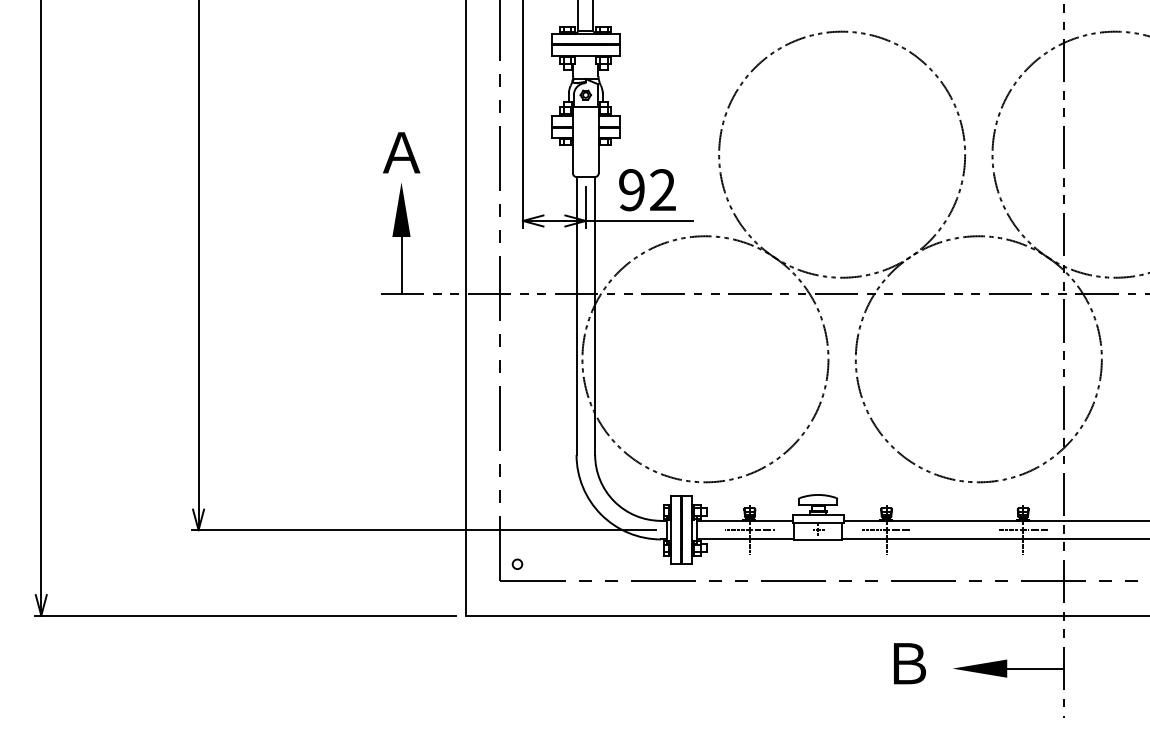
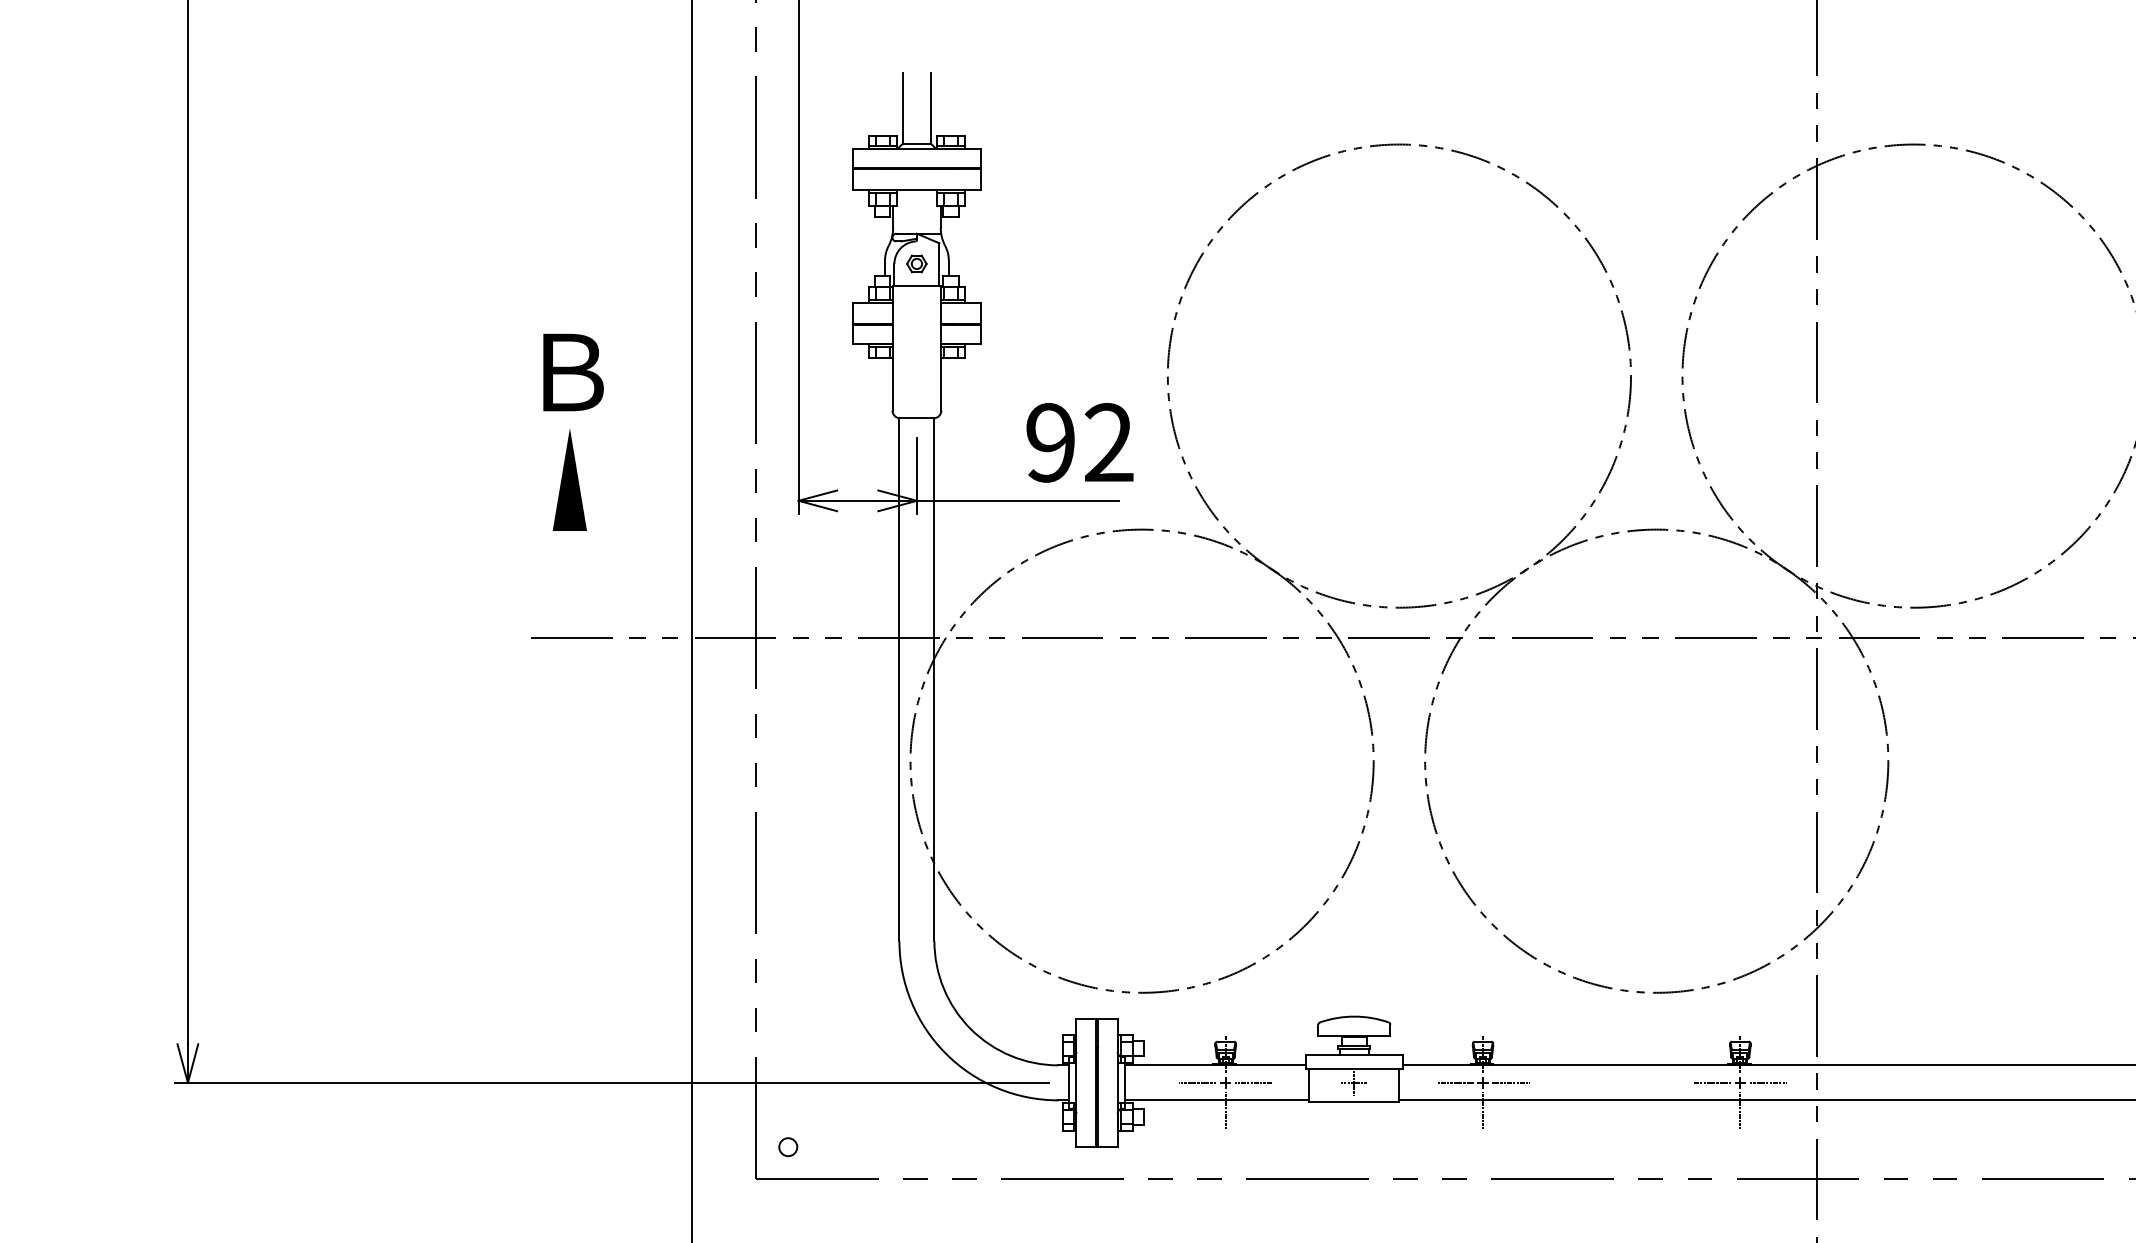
text: (401, 152) -> (569, 371), Ａ -> Ｂ
text: (647, 190) -> (1080, 443), moved
line: (401, 265) -> (569, 584), removed

